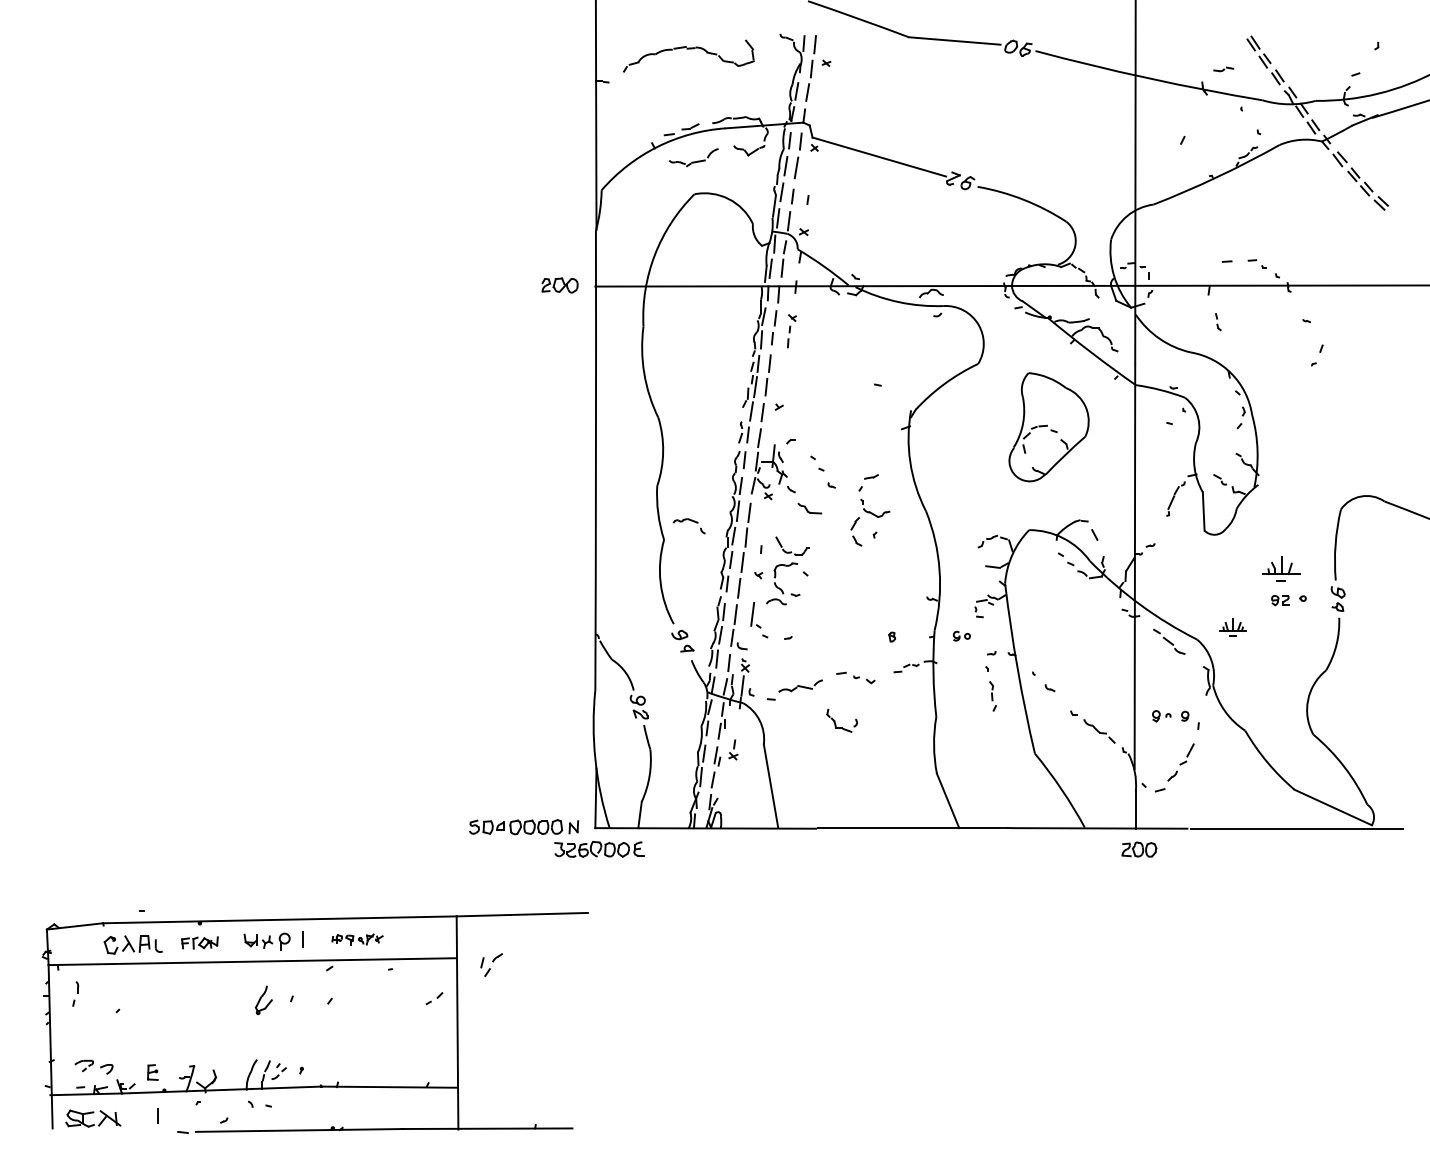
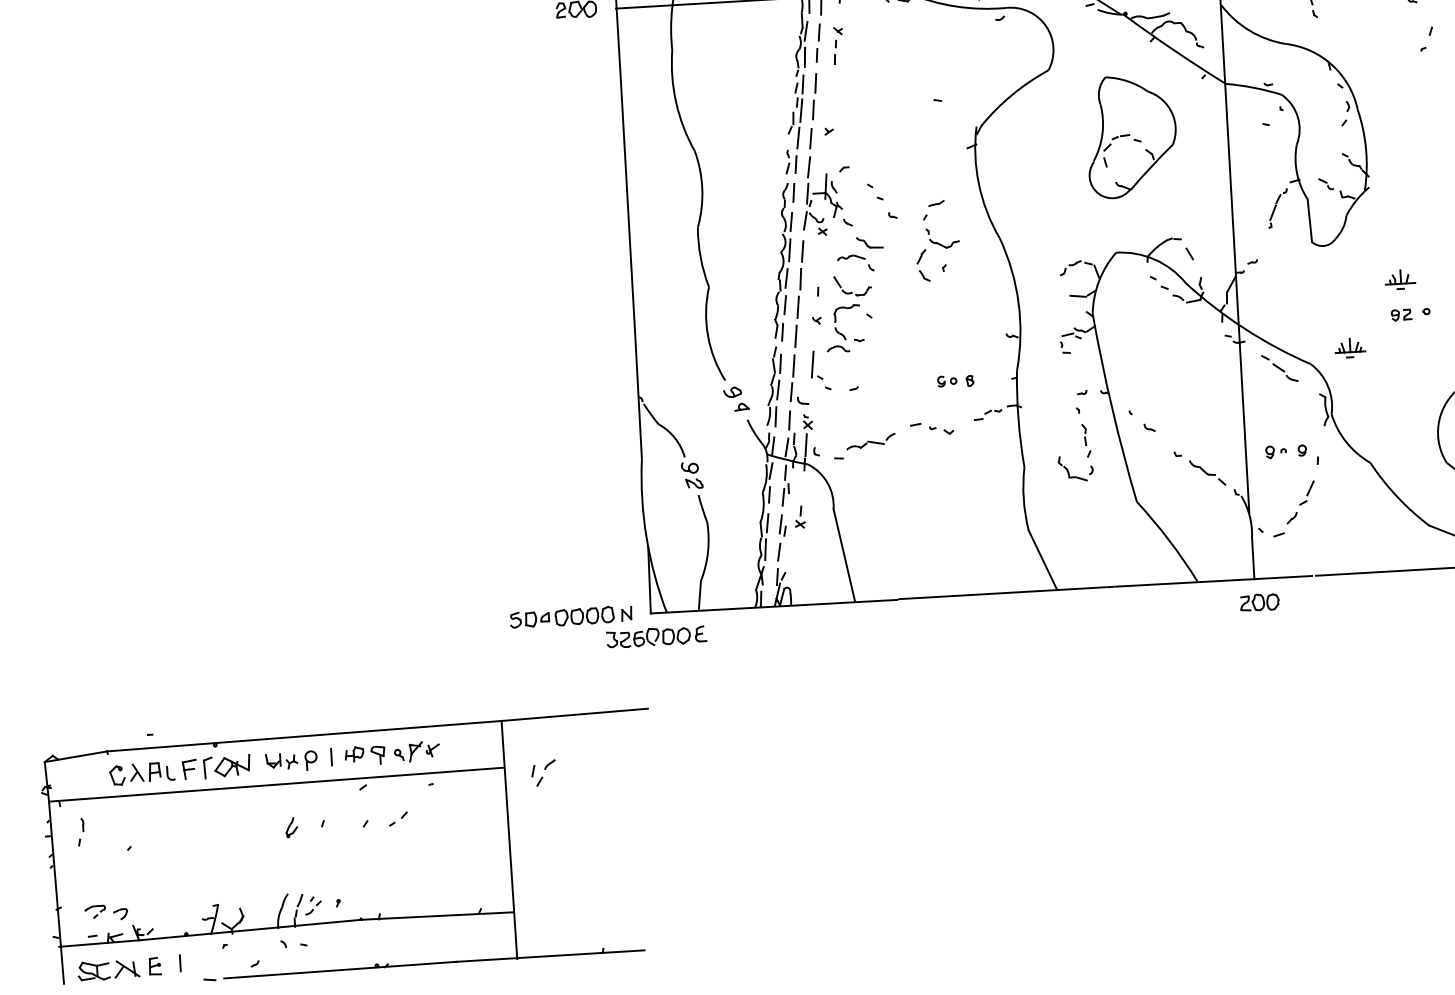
part: (688, 526) -> (854, 263), moved
part: (1281, 568) -> (1400, 279), size x0.71
part: (961, 635) -> (946, 380), moved
part: (835, 720) -> (1068, 468), moved
part: (357, 939) -> (392, 753), size x1.67
part: (199, 942) -> (216, 766), size x1.67
part: (434, 998) -> (398, 818), moved
part: (263, 1000) -> (291, 827), size x0.62
part: (152, 1072) -> (154, 966), moved

